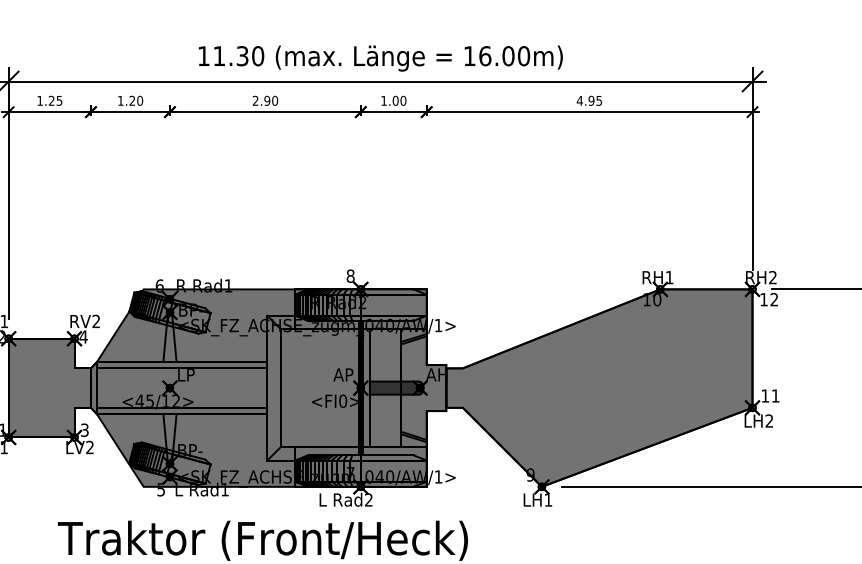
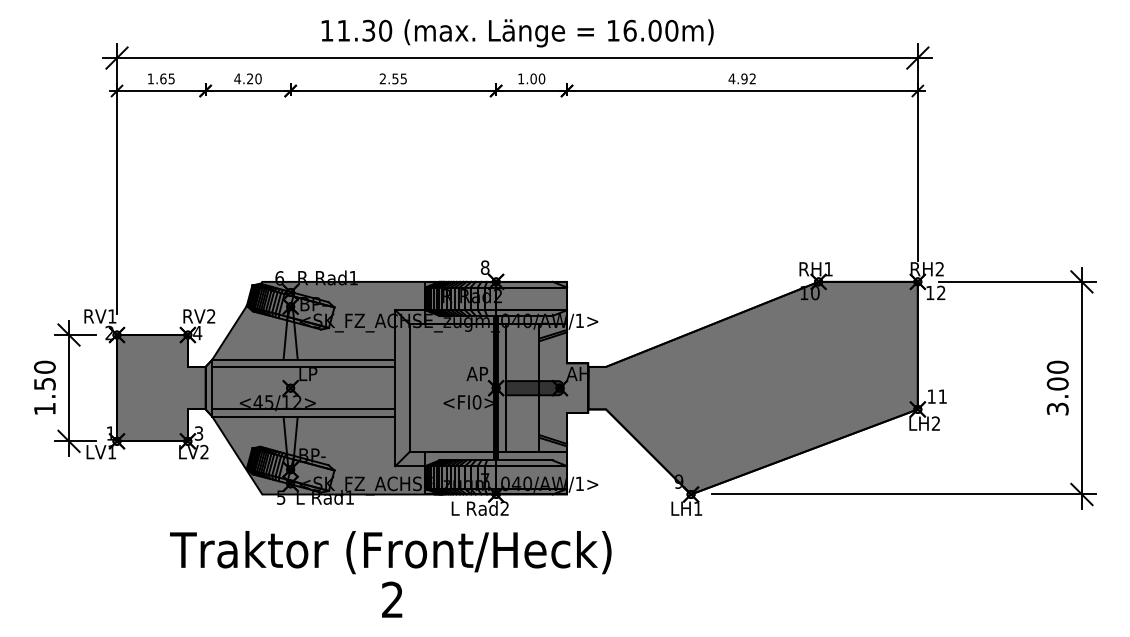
text: (51, 100) -> (163, 78), 1.25 -> 1.65
text: (120, 100) -> (237, 78), 1.20 -> 4.20
text: (271, 100) -> (399, 78), 2.90 -> 2.55
text: (598, 100) -> (752, 78), 4.95 -> 4.92

